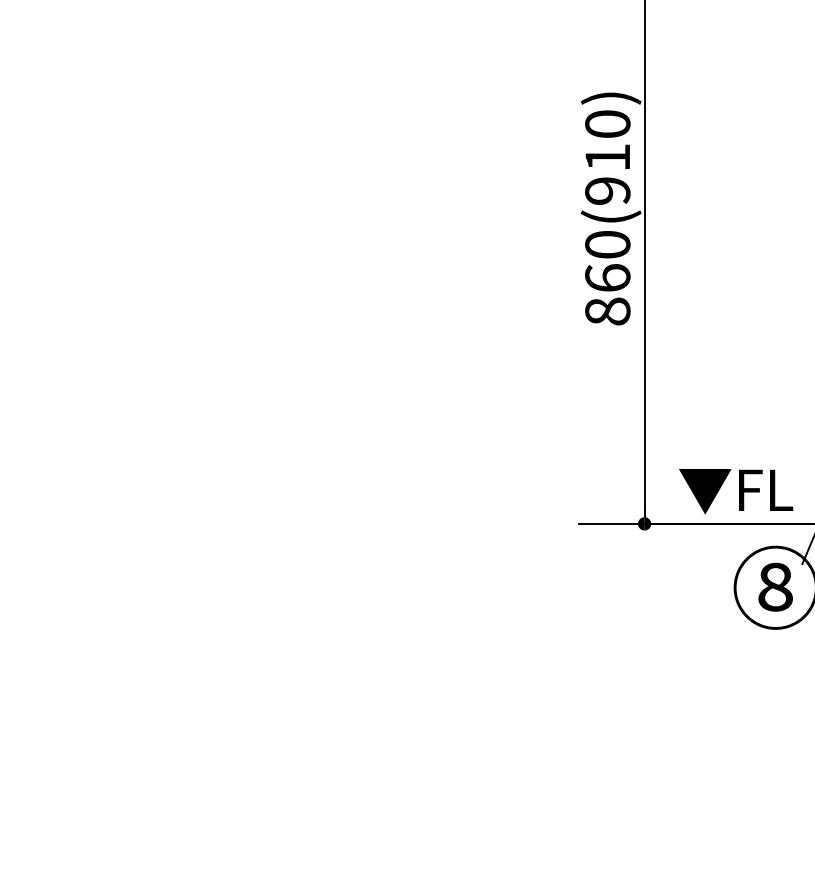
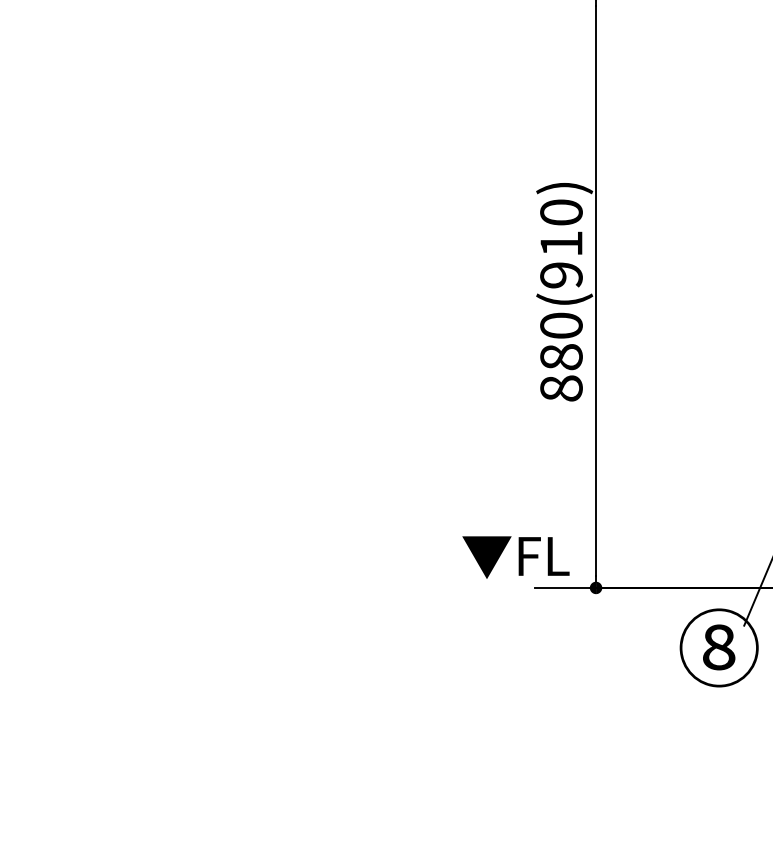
text: (607, 277) -> (561, 356), 860(910) -> 880(910)
text: (735, 491) -> (515, 557), moved

